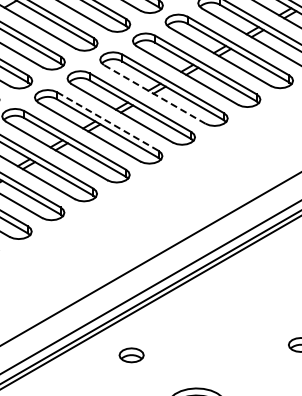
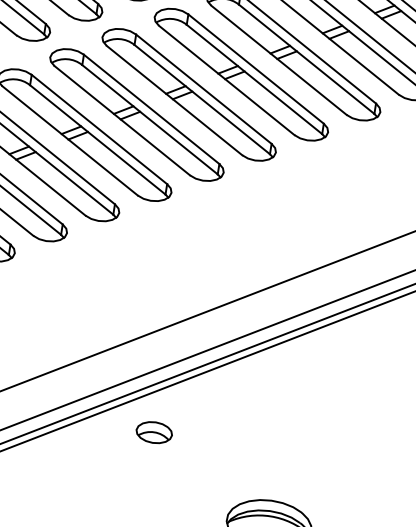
line: (154, 94) -> (278, 60), dashed -> solid
line: (107, 121) -> (203, 89), dashed -> solid
part: (131, 355) -> (154, 432), moved

